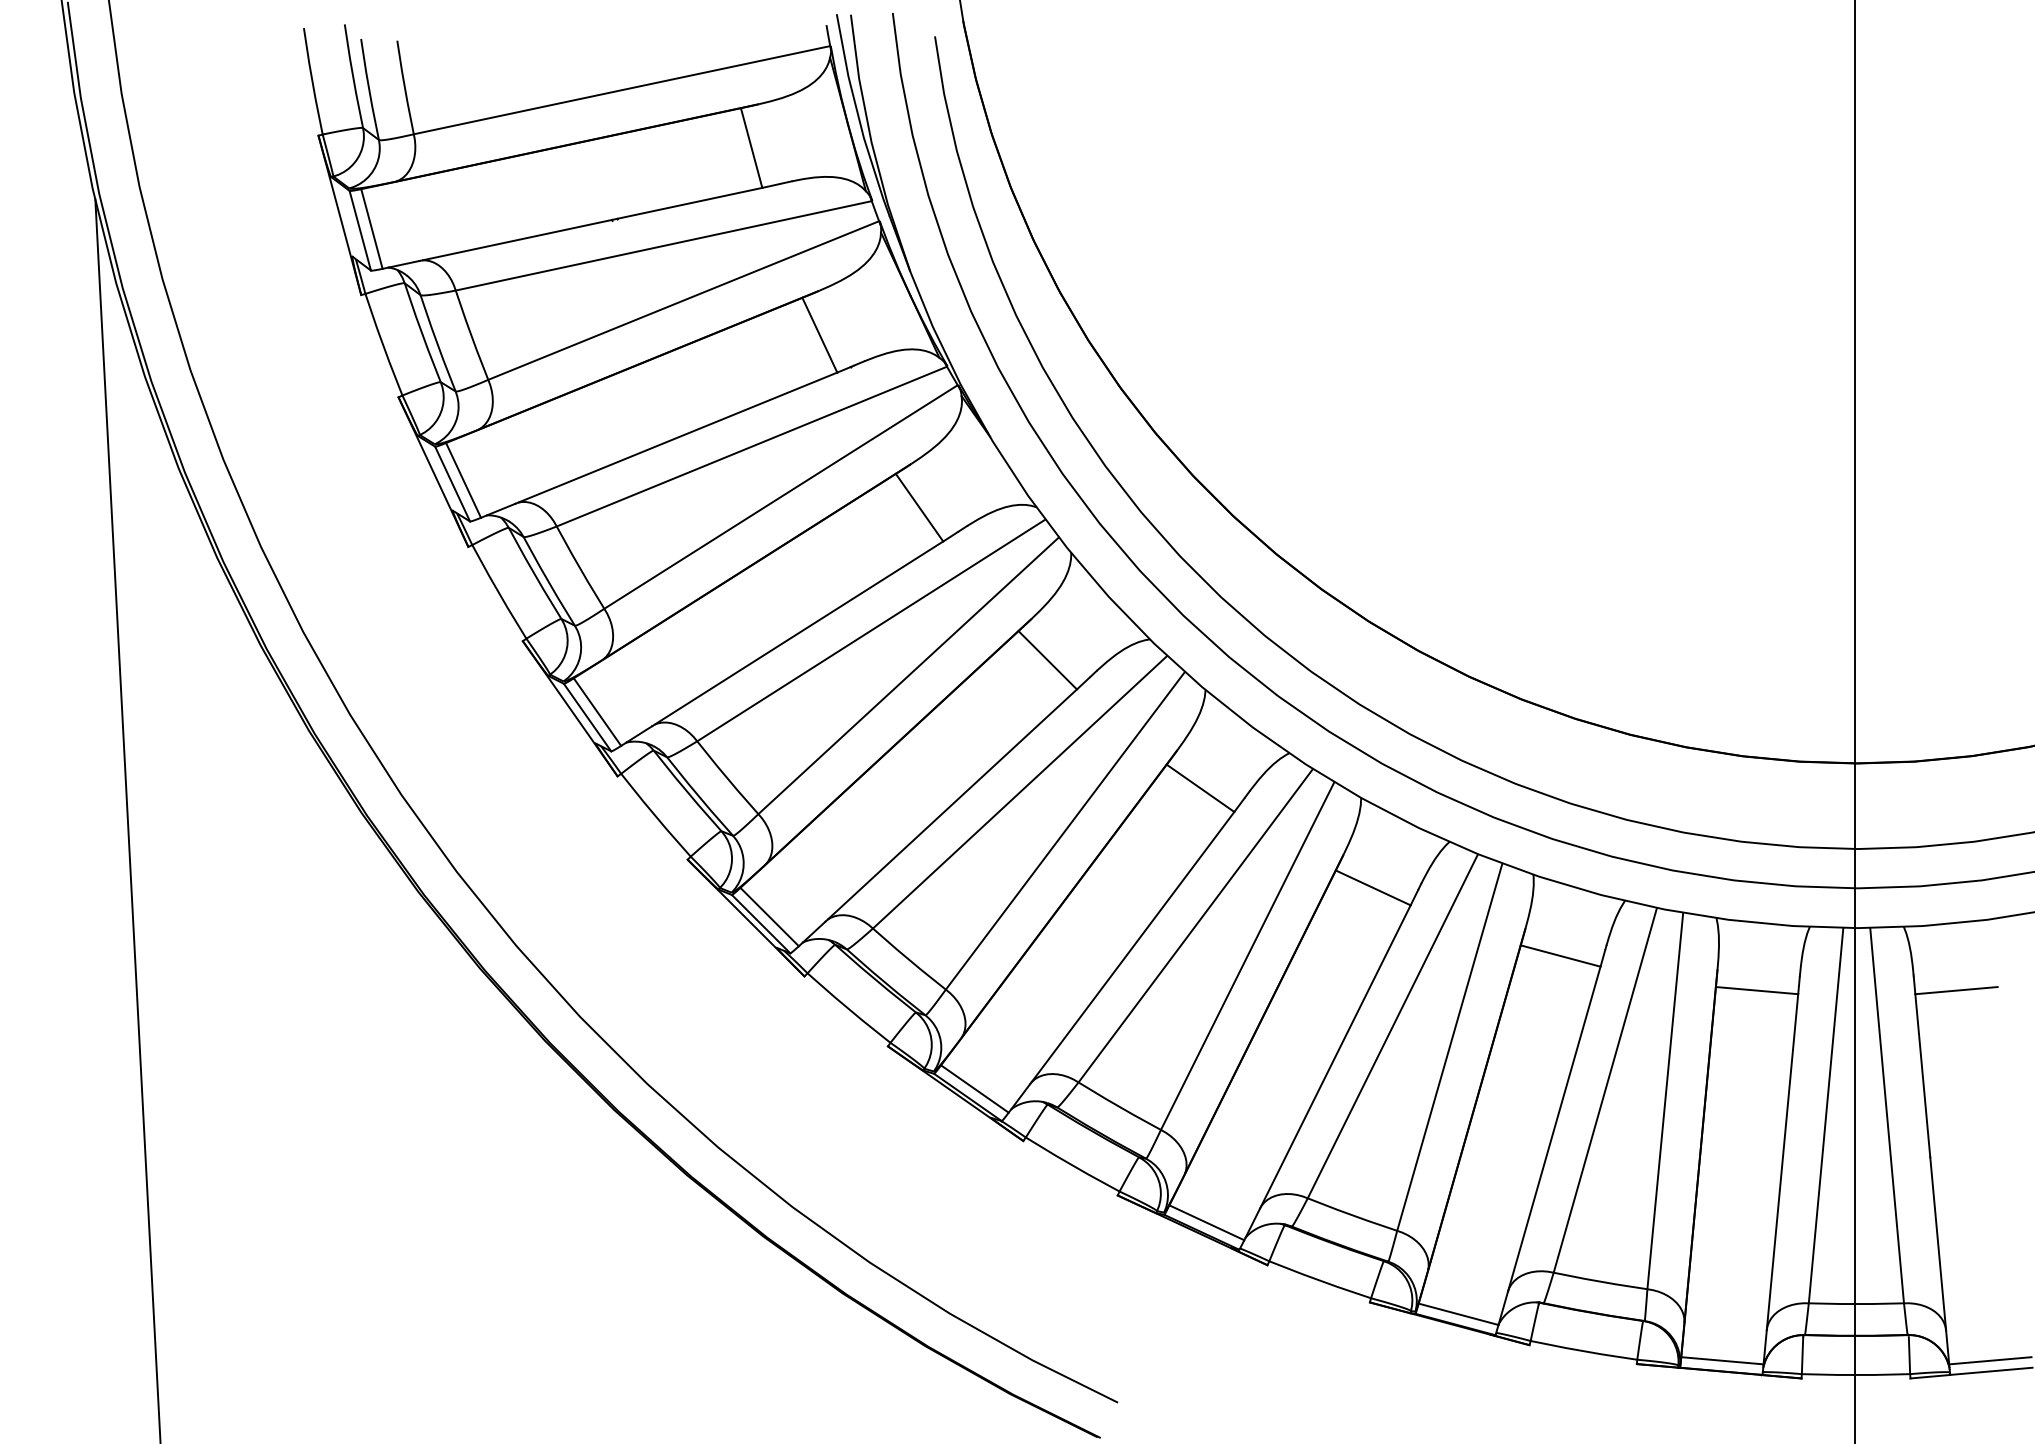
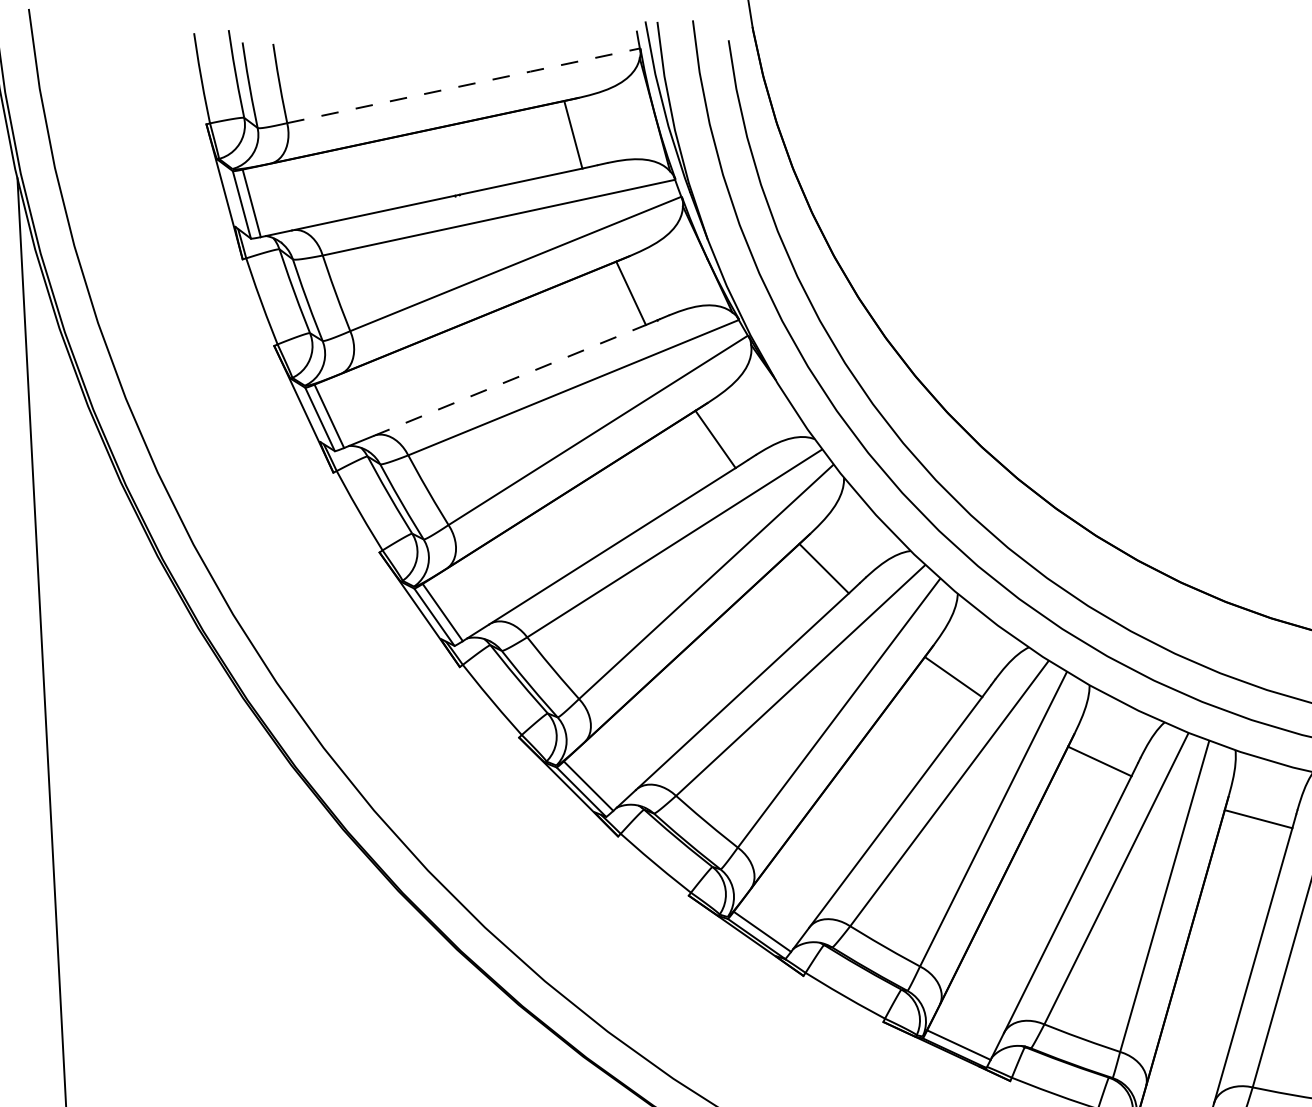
line: (622, 90) -> (463, 86), solid -> dashed
line: (676, 438) -> (509, 380), solid -> dashed

